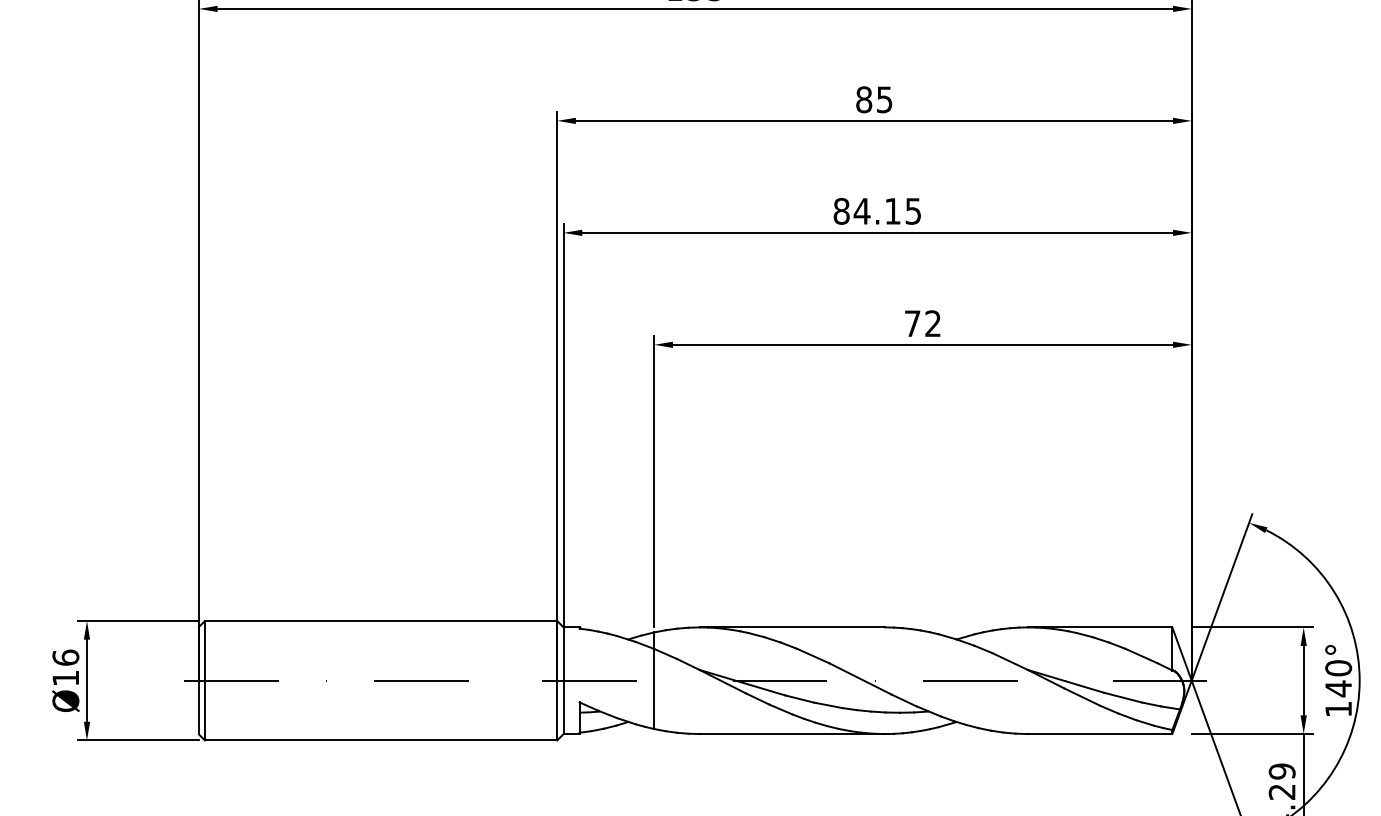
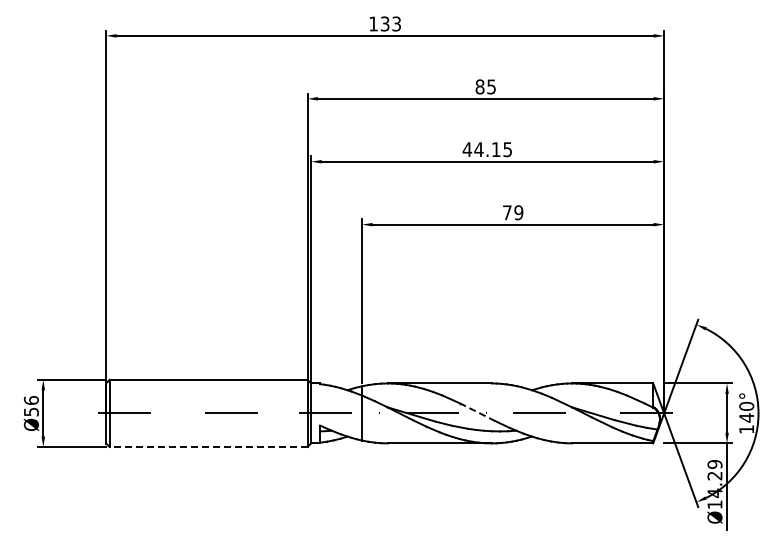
text: (841, 211) -> (467, 149), 84.15 -> 44.15
text: (932, 323) -> (518, 212), 72 -> 79
text: (65, 677) -> (31, 411), Ø16 -> Ø56
line: (859, 679) -> (477, 412), solid -> dashed
line: (380, 739) -> (208, 446), solid -> dashed

